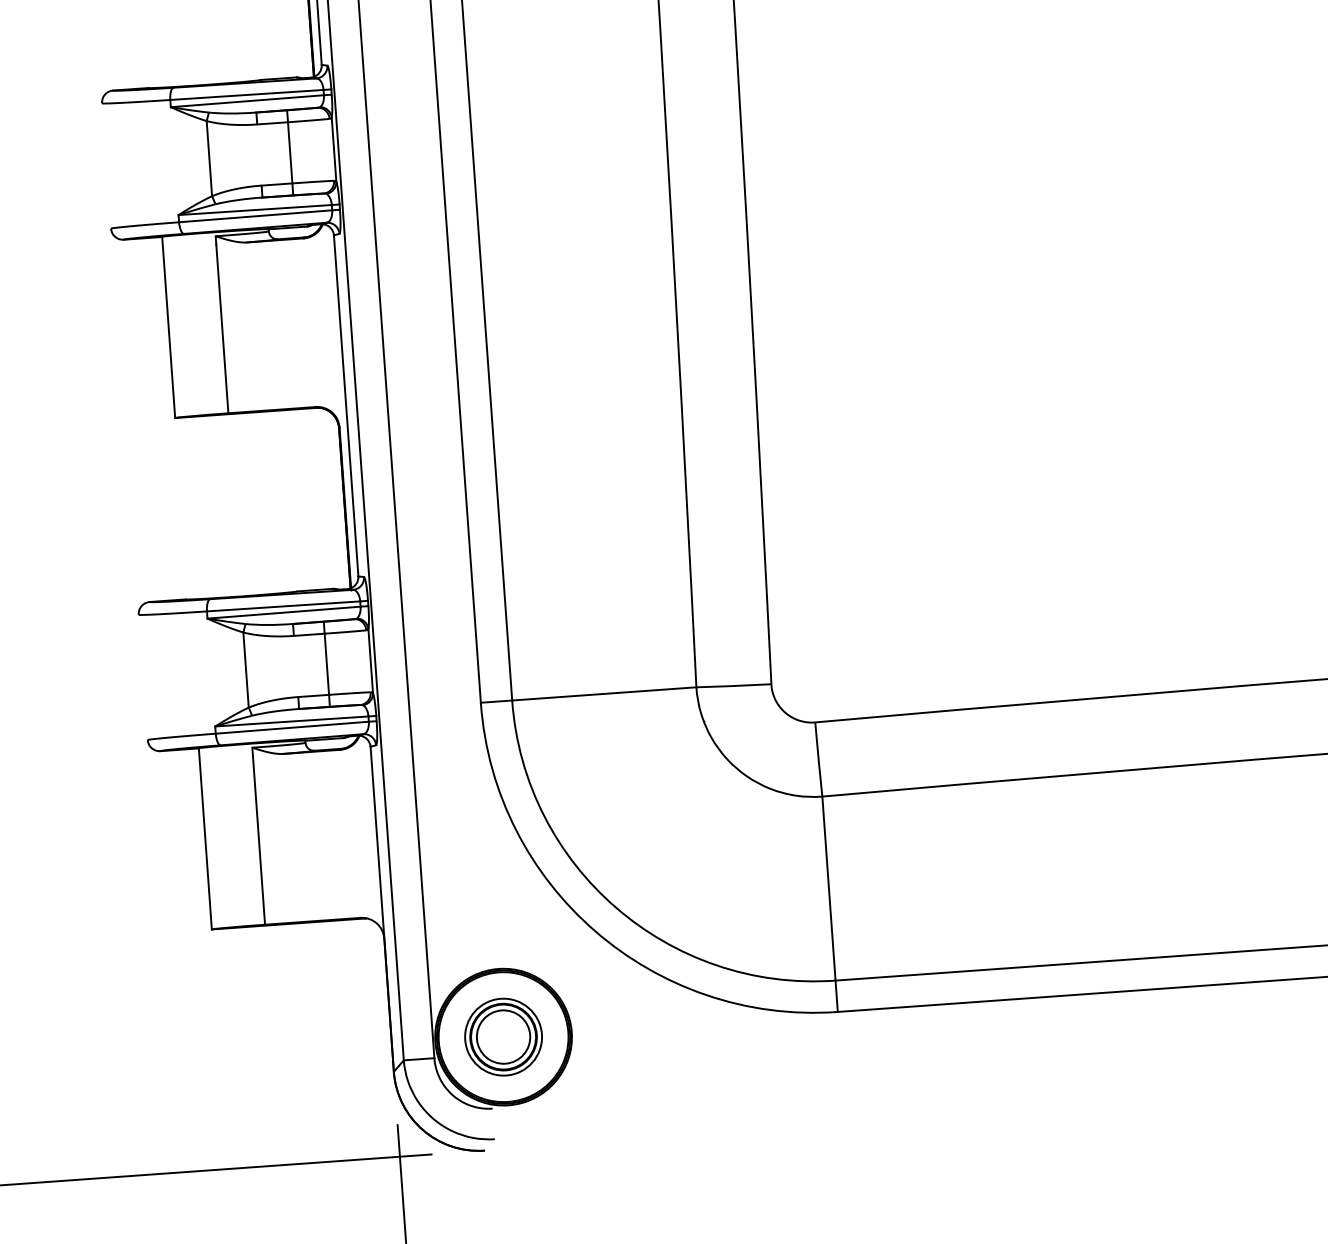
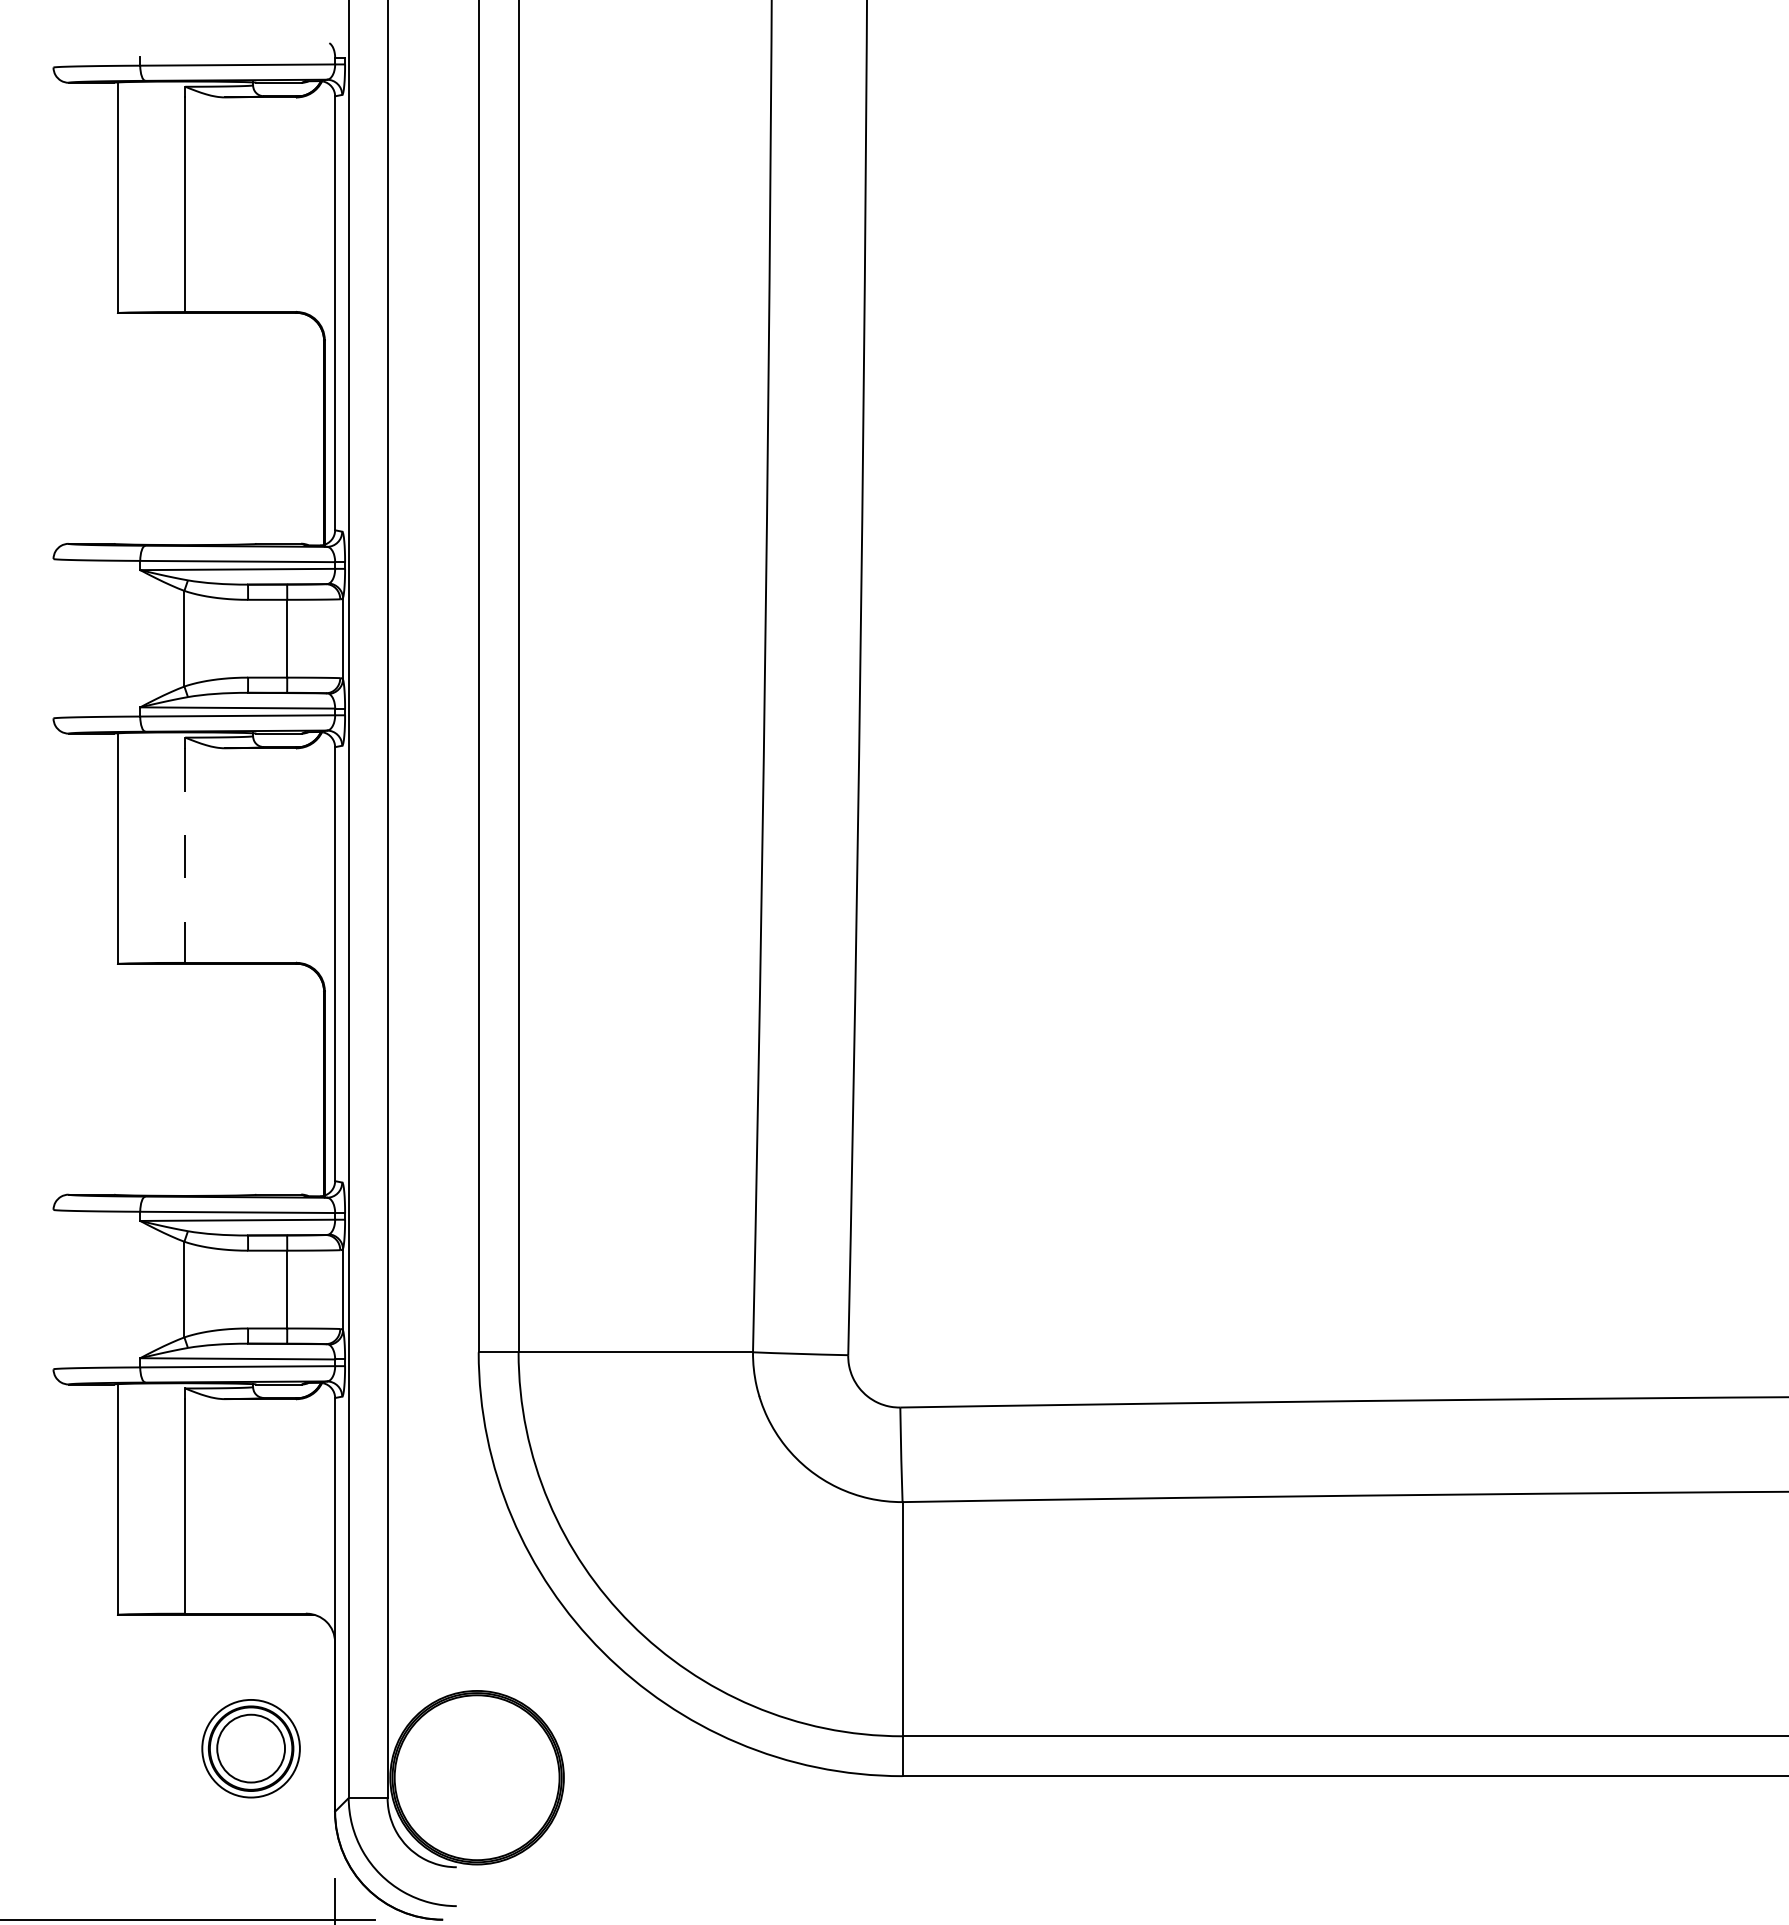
line: (222, 329) -> (185, 856), solid -> dashed
part: (503, 1037) -> (250, 1748), moved

